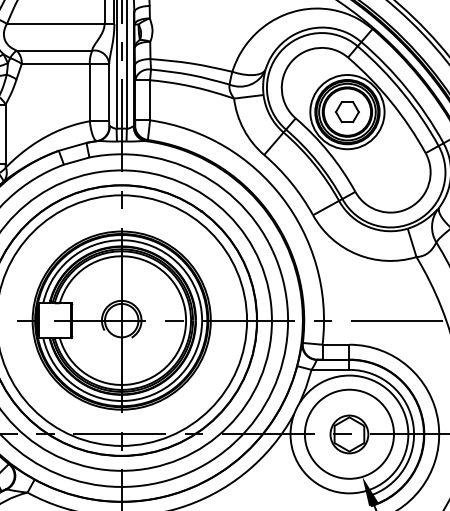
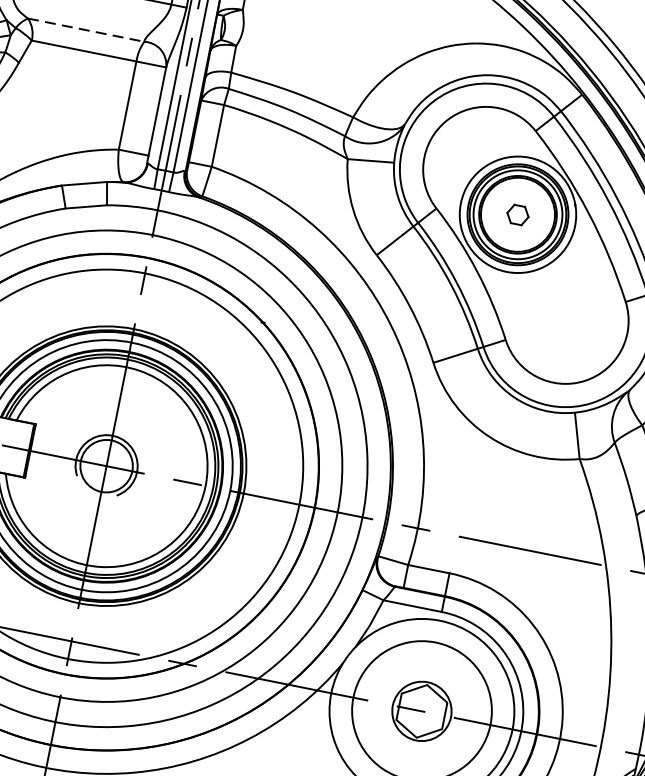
line: (54, 50) -> (86, 29), solid -> dashed
part: (347, 112) -> (517, 215), size x0.6

